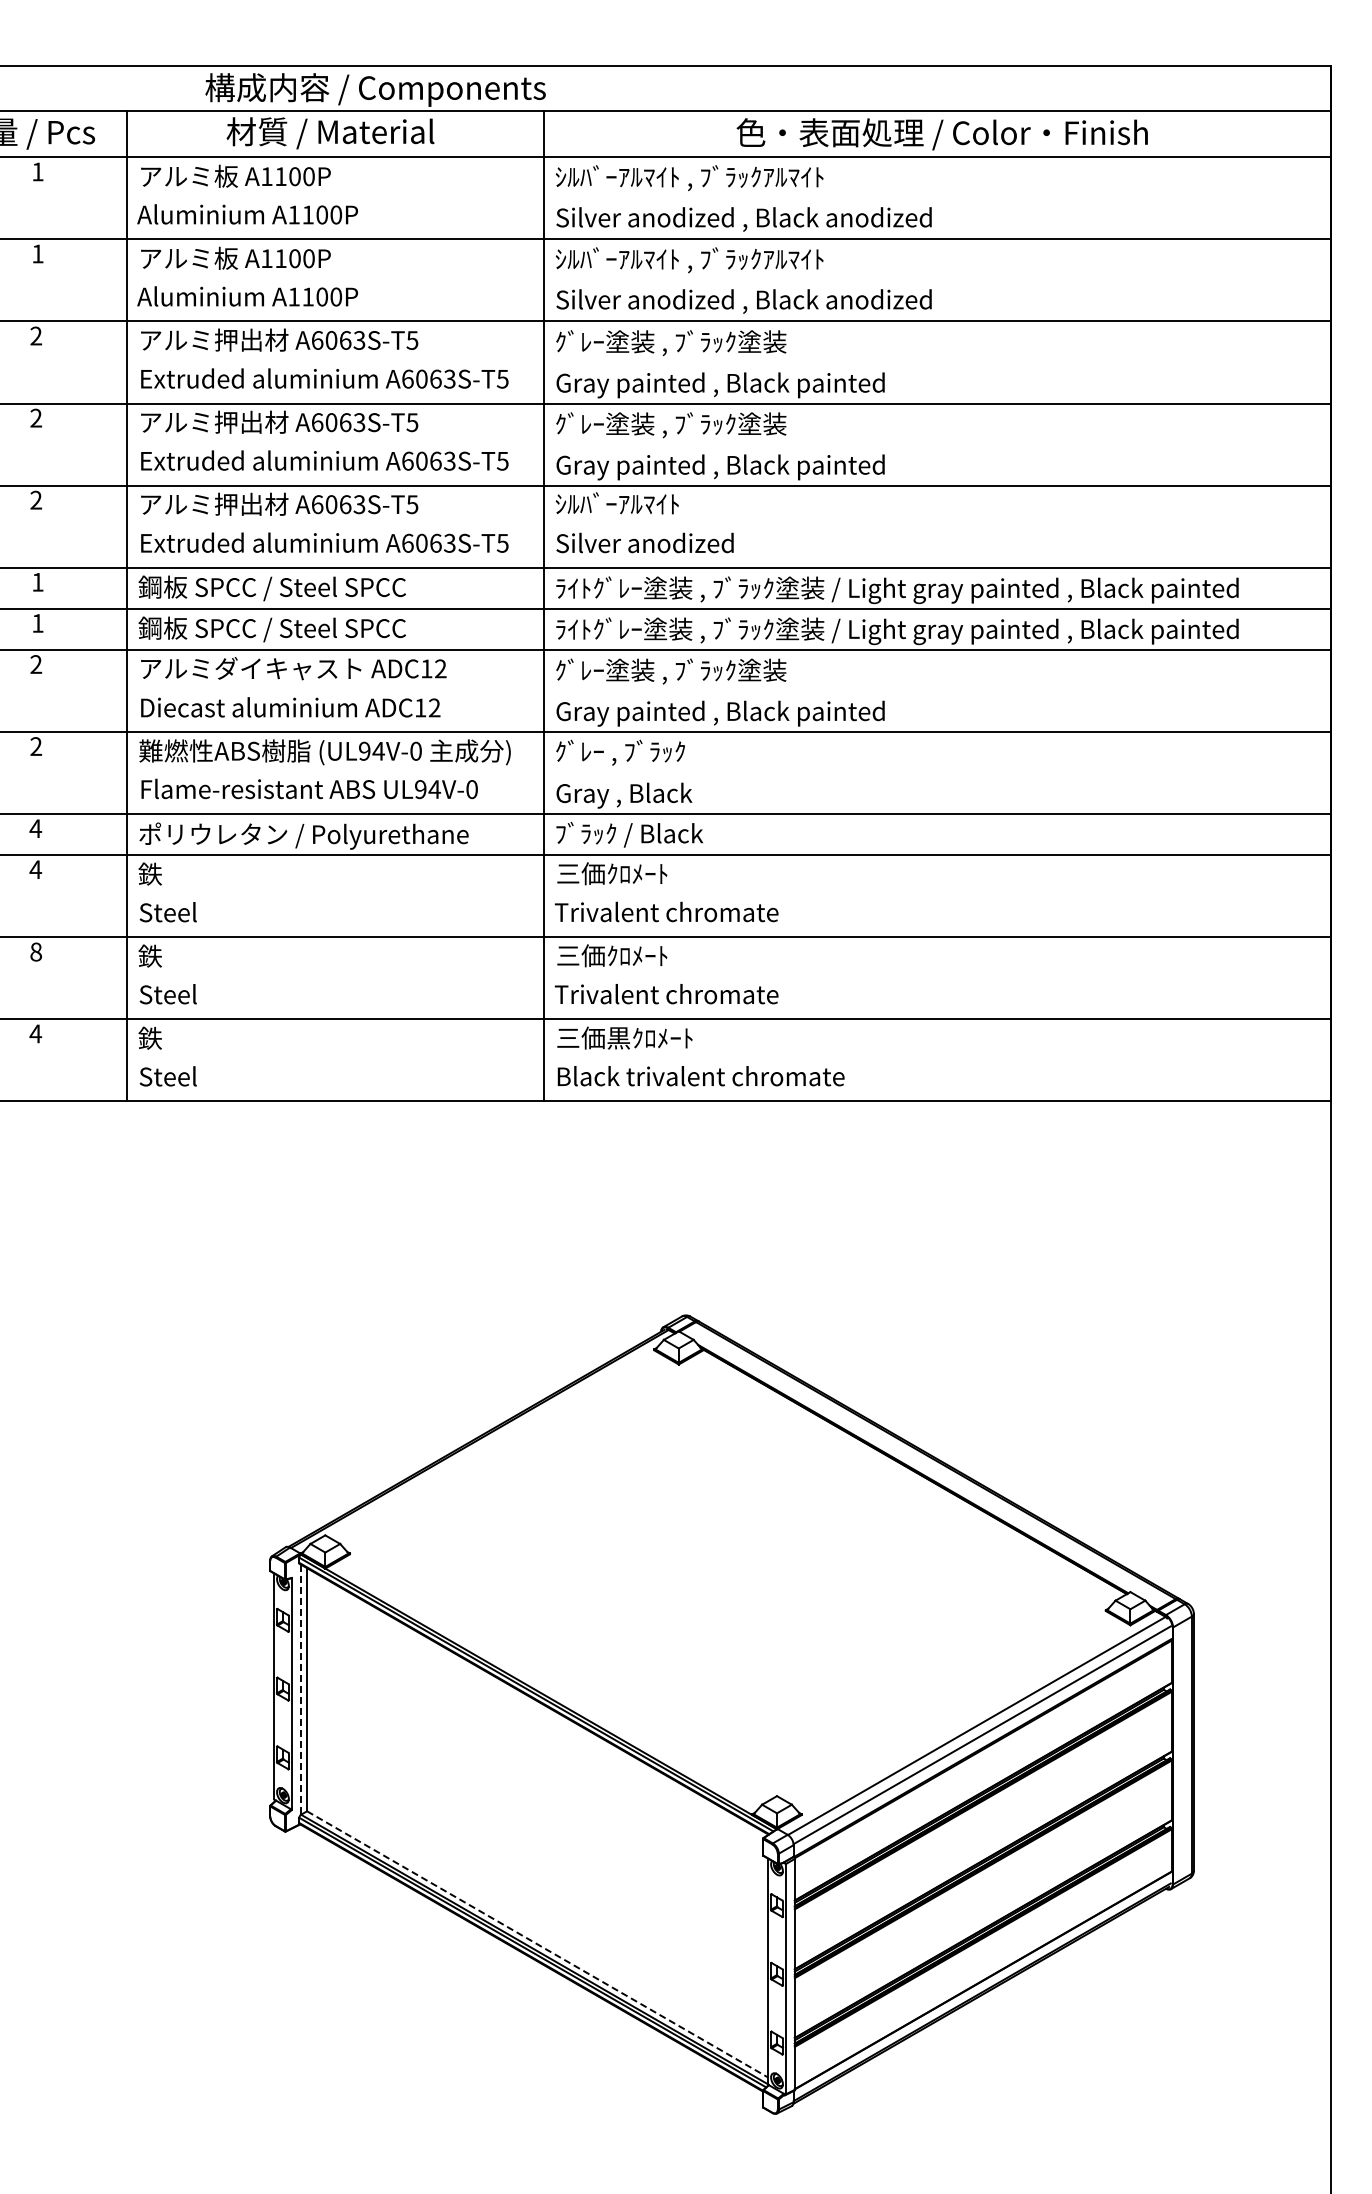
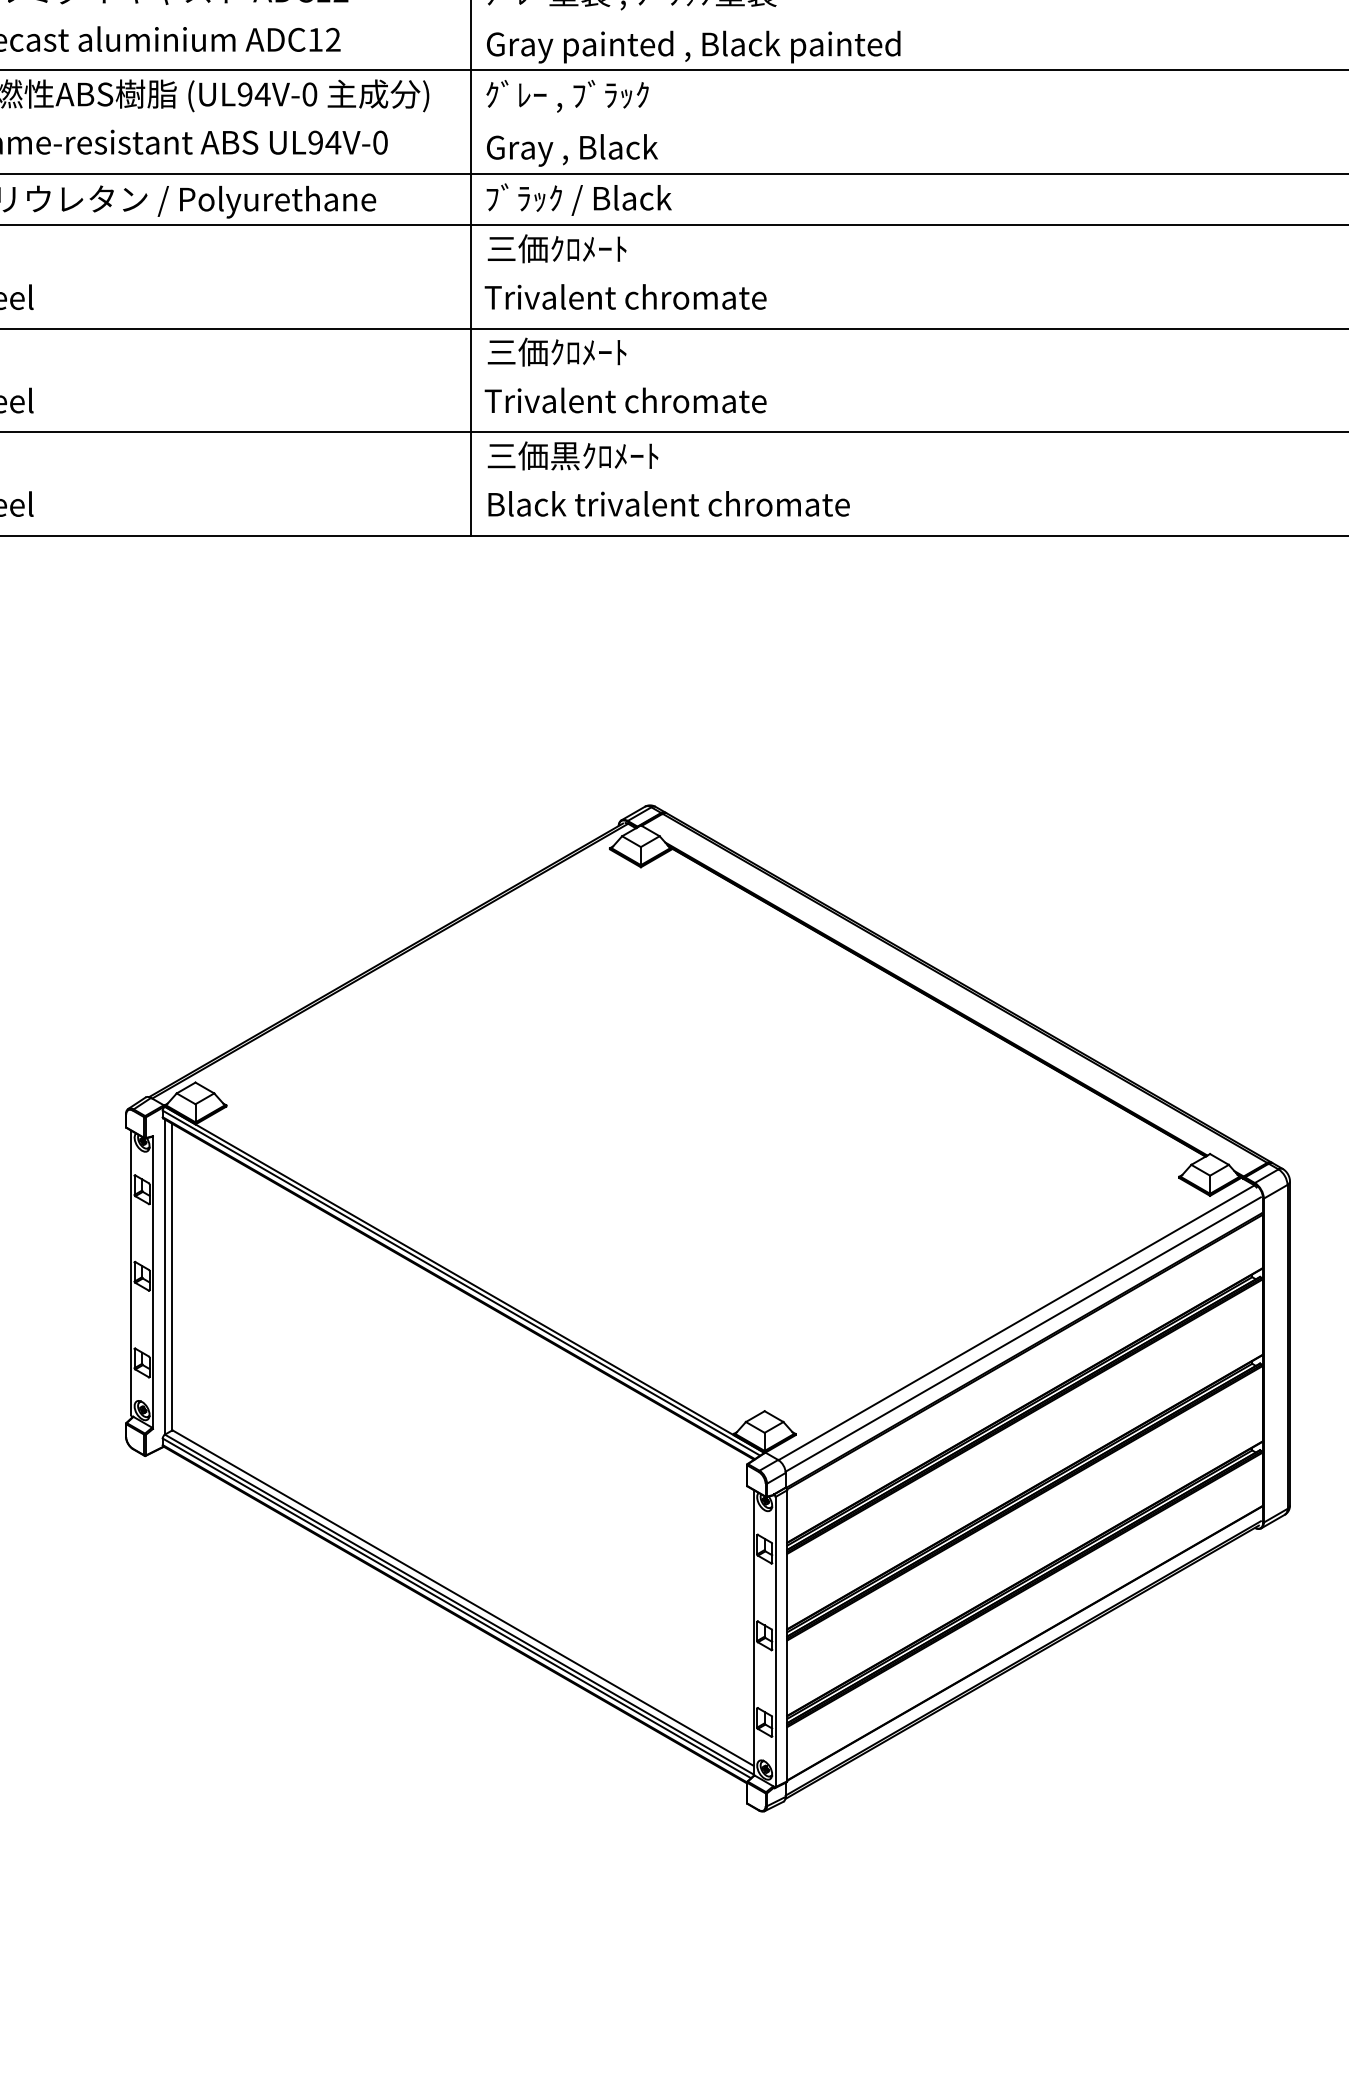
line: (300, 1690) -> (164, 1278), dashed -> solid
line: (538, 1944) -> (464, 1598), dashed -> solid

